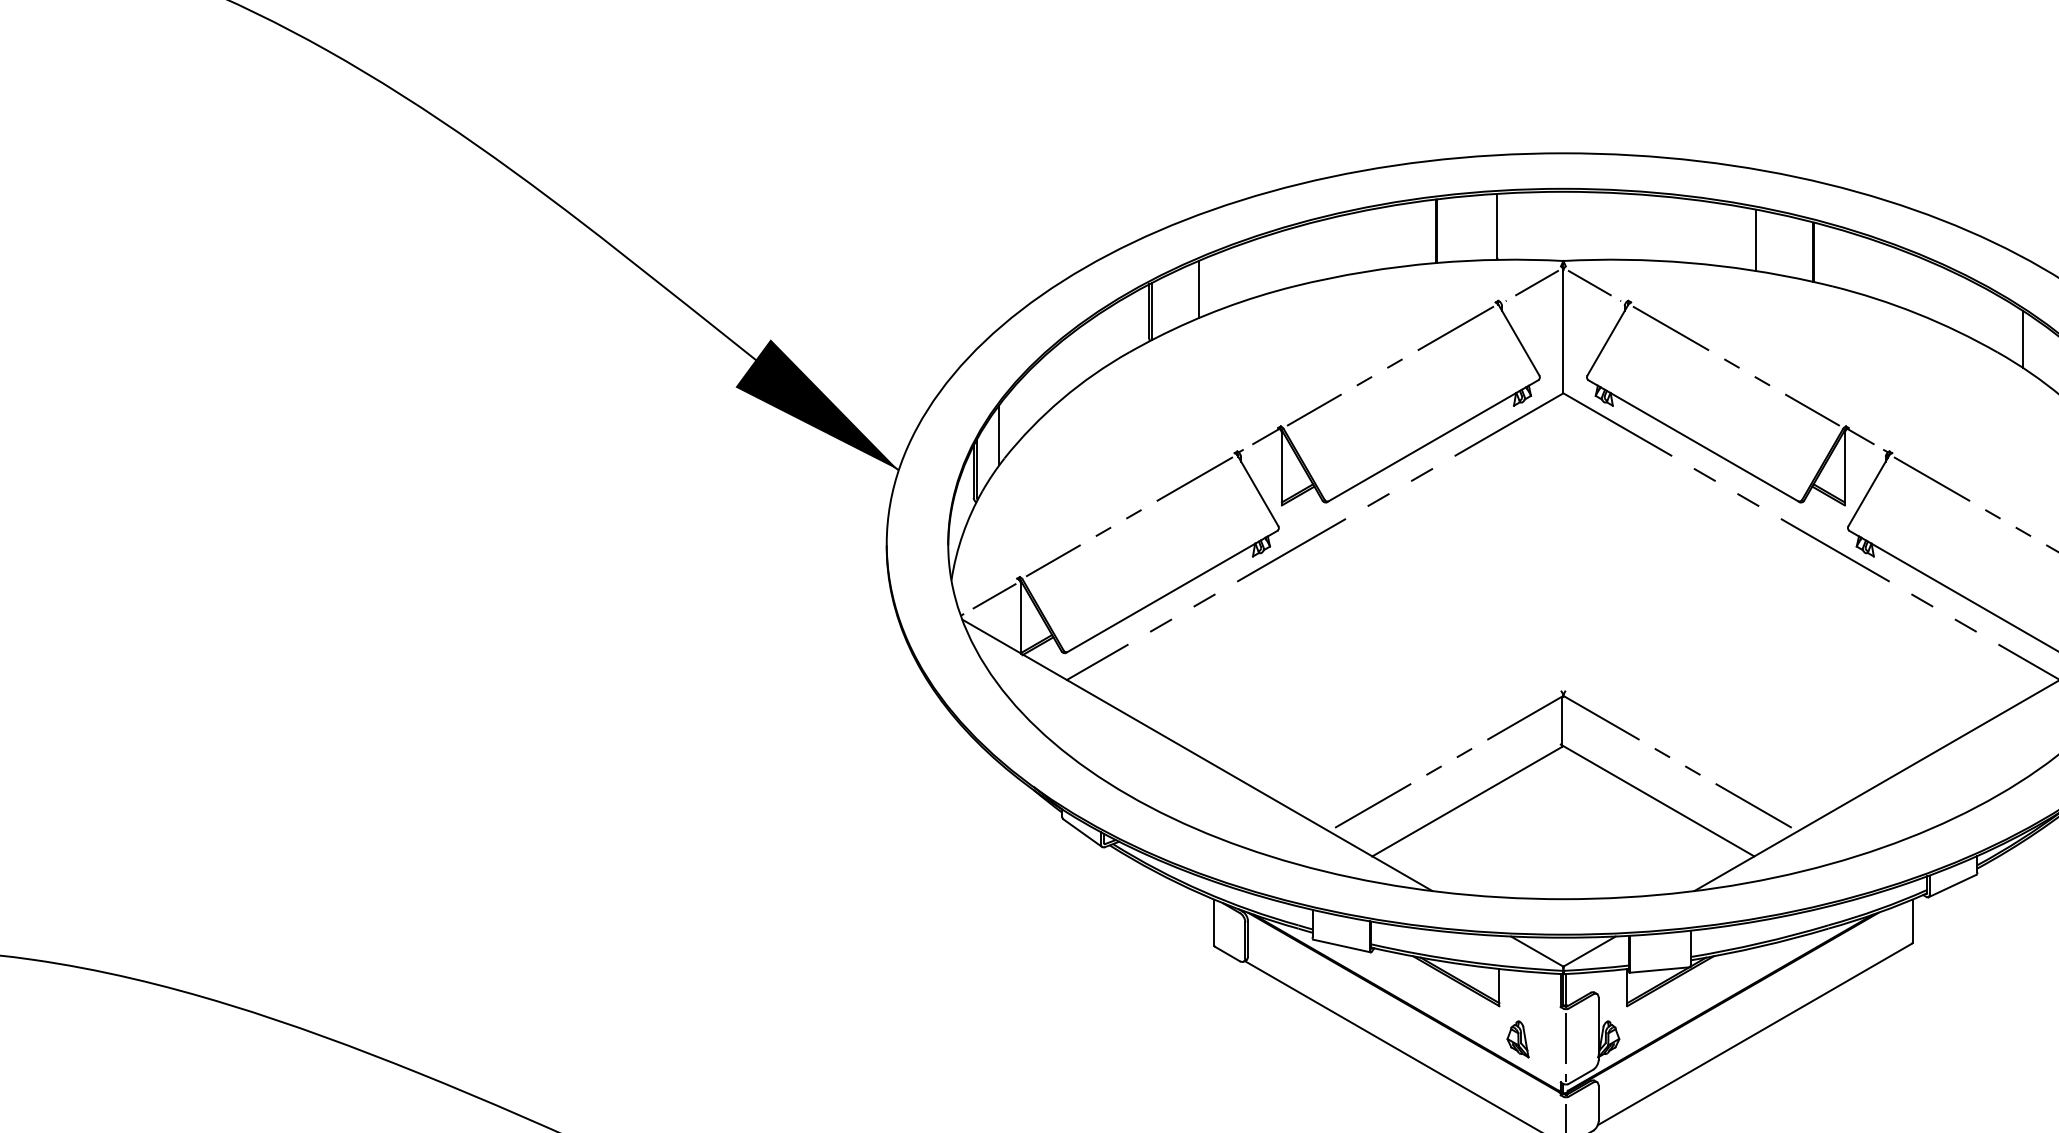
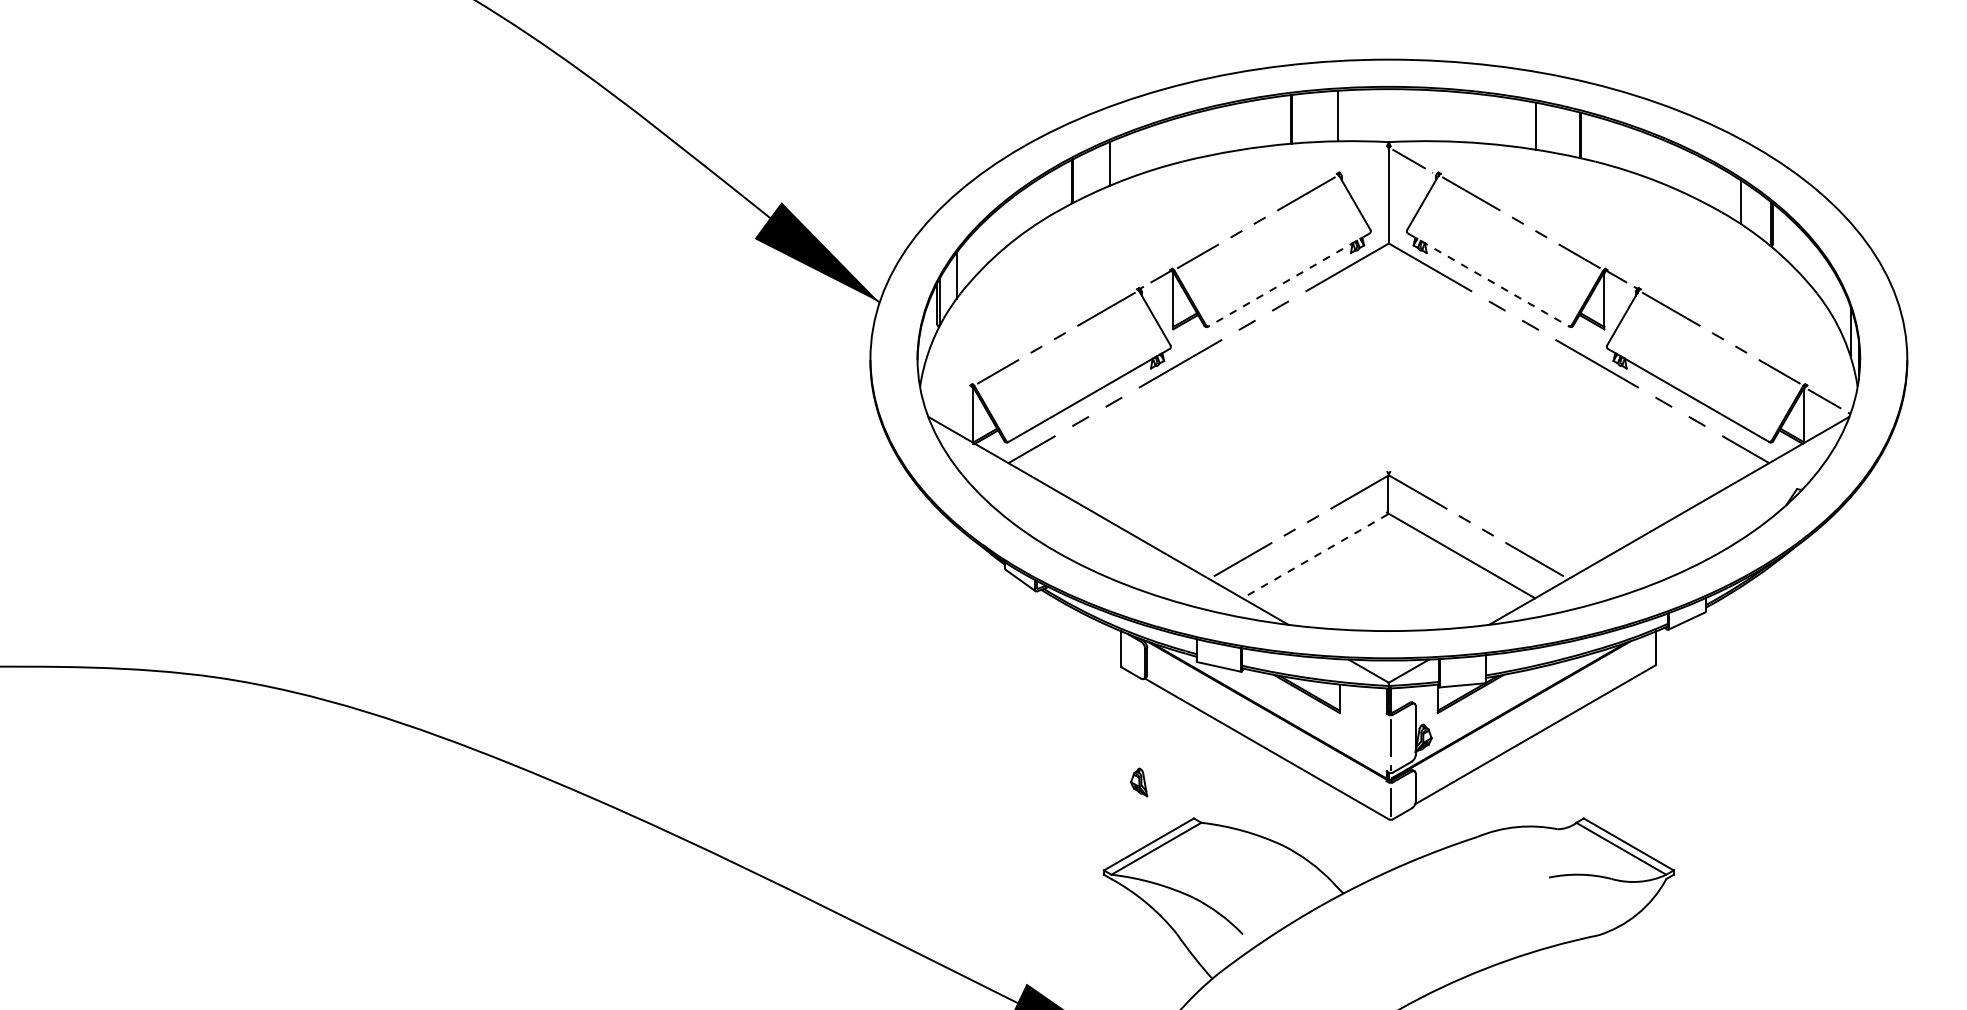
line: (1531, 284) -> (1364, 160), removed
line: (1432, 441) -> (1288, 280), solid -> dashed
line: (1693, 441) -> (1488, 280), solid -> dashed
line: (988, 599) -> (948, 401), removed
line: (1466, 801) -> (1314, 556), solid -> dashed
part: (1518, 1039) -> (1139, 782), moved

